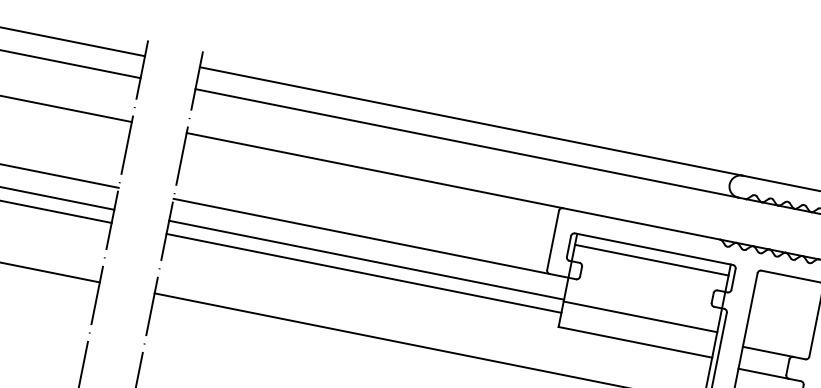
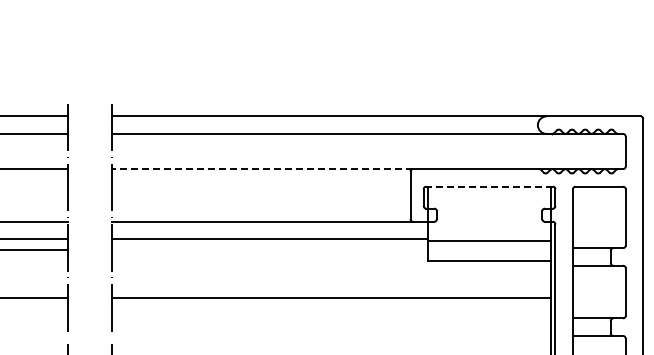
line: (374, 171) -> (262, 169), solid -> dashed
line: (653, 248) -> (489, 186), solid -> dashed
line: (651, 260) -> (489, 195), removed
line: (363, 272) -> (269, 249), removed

